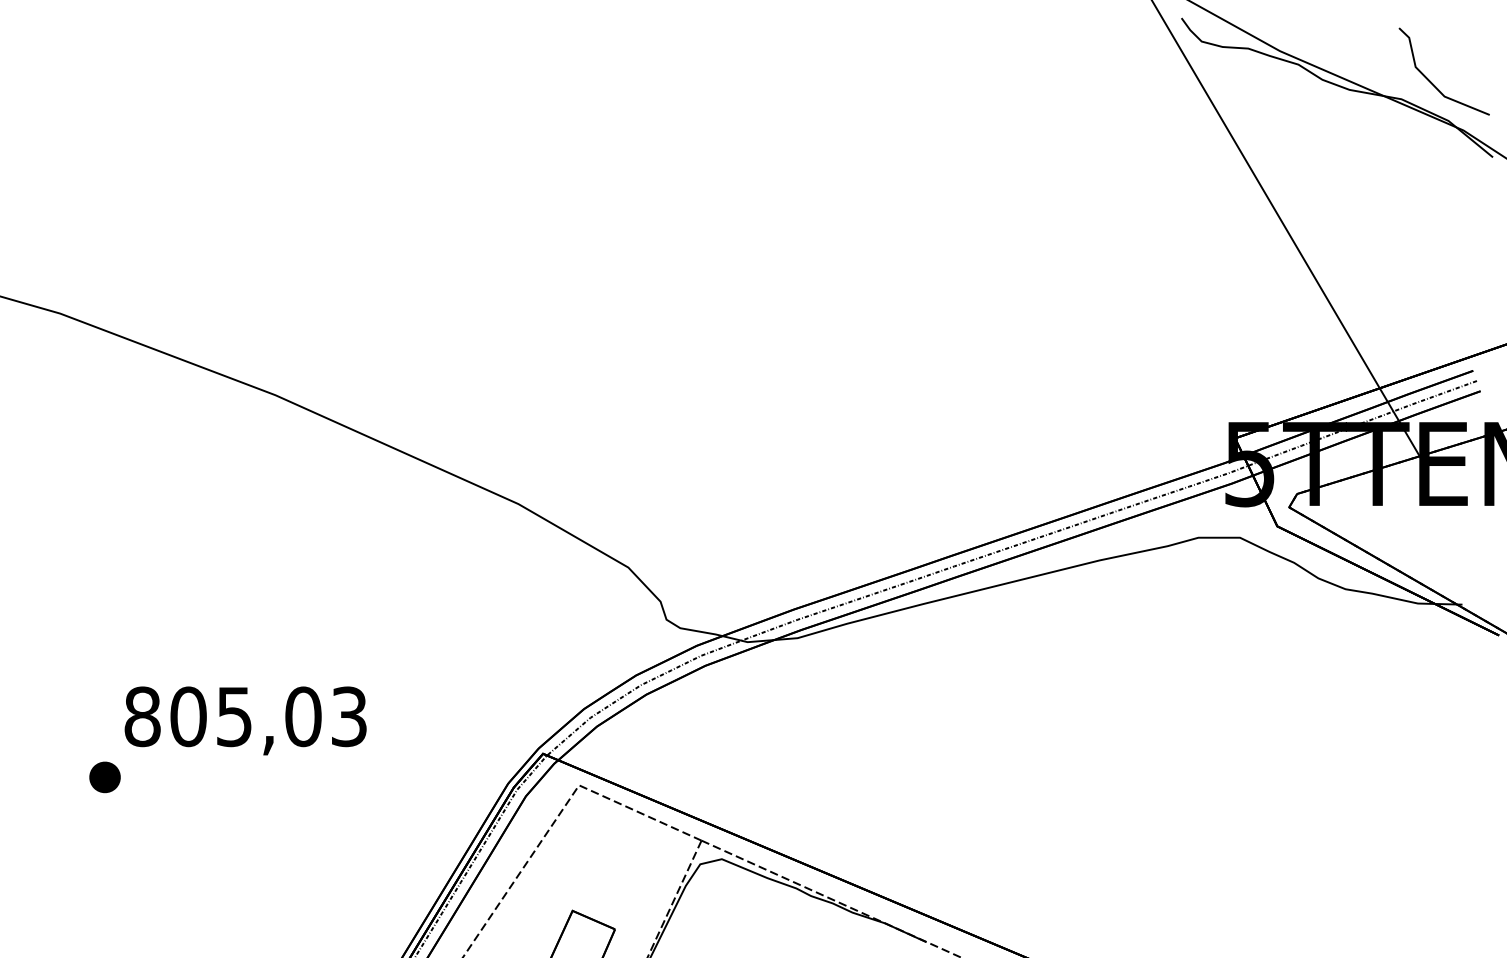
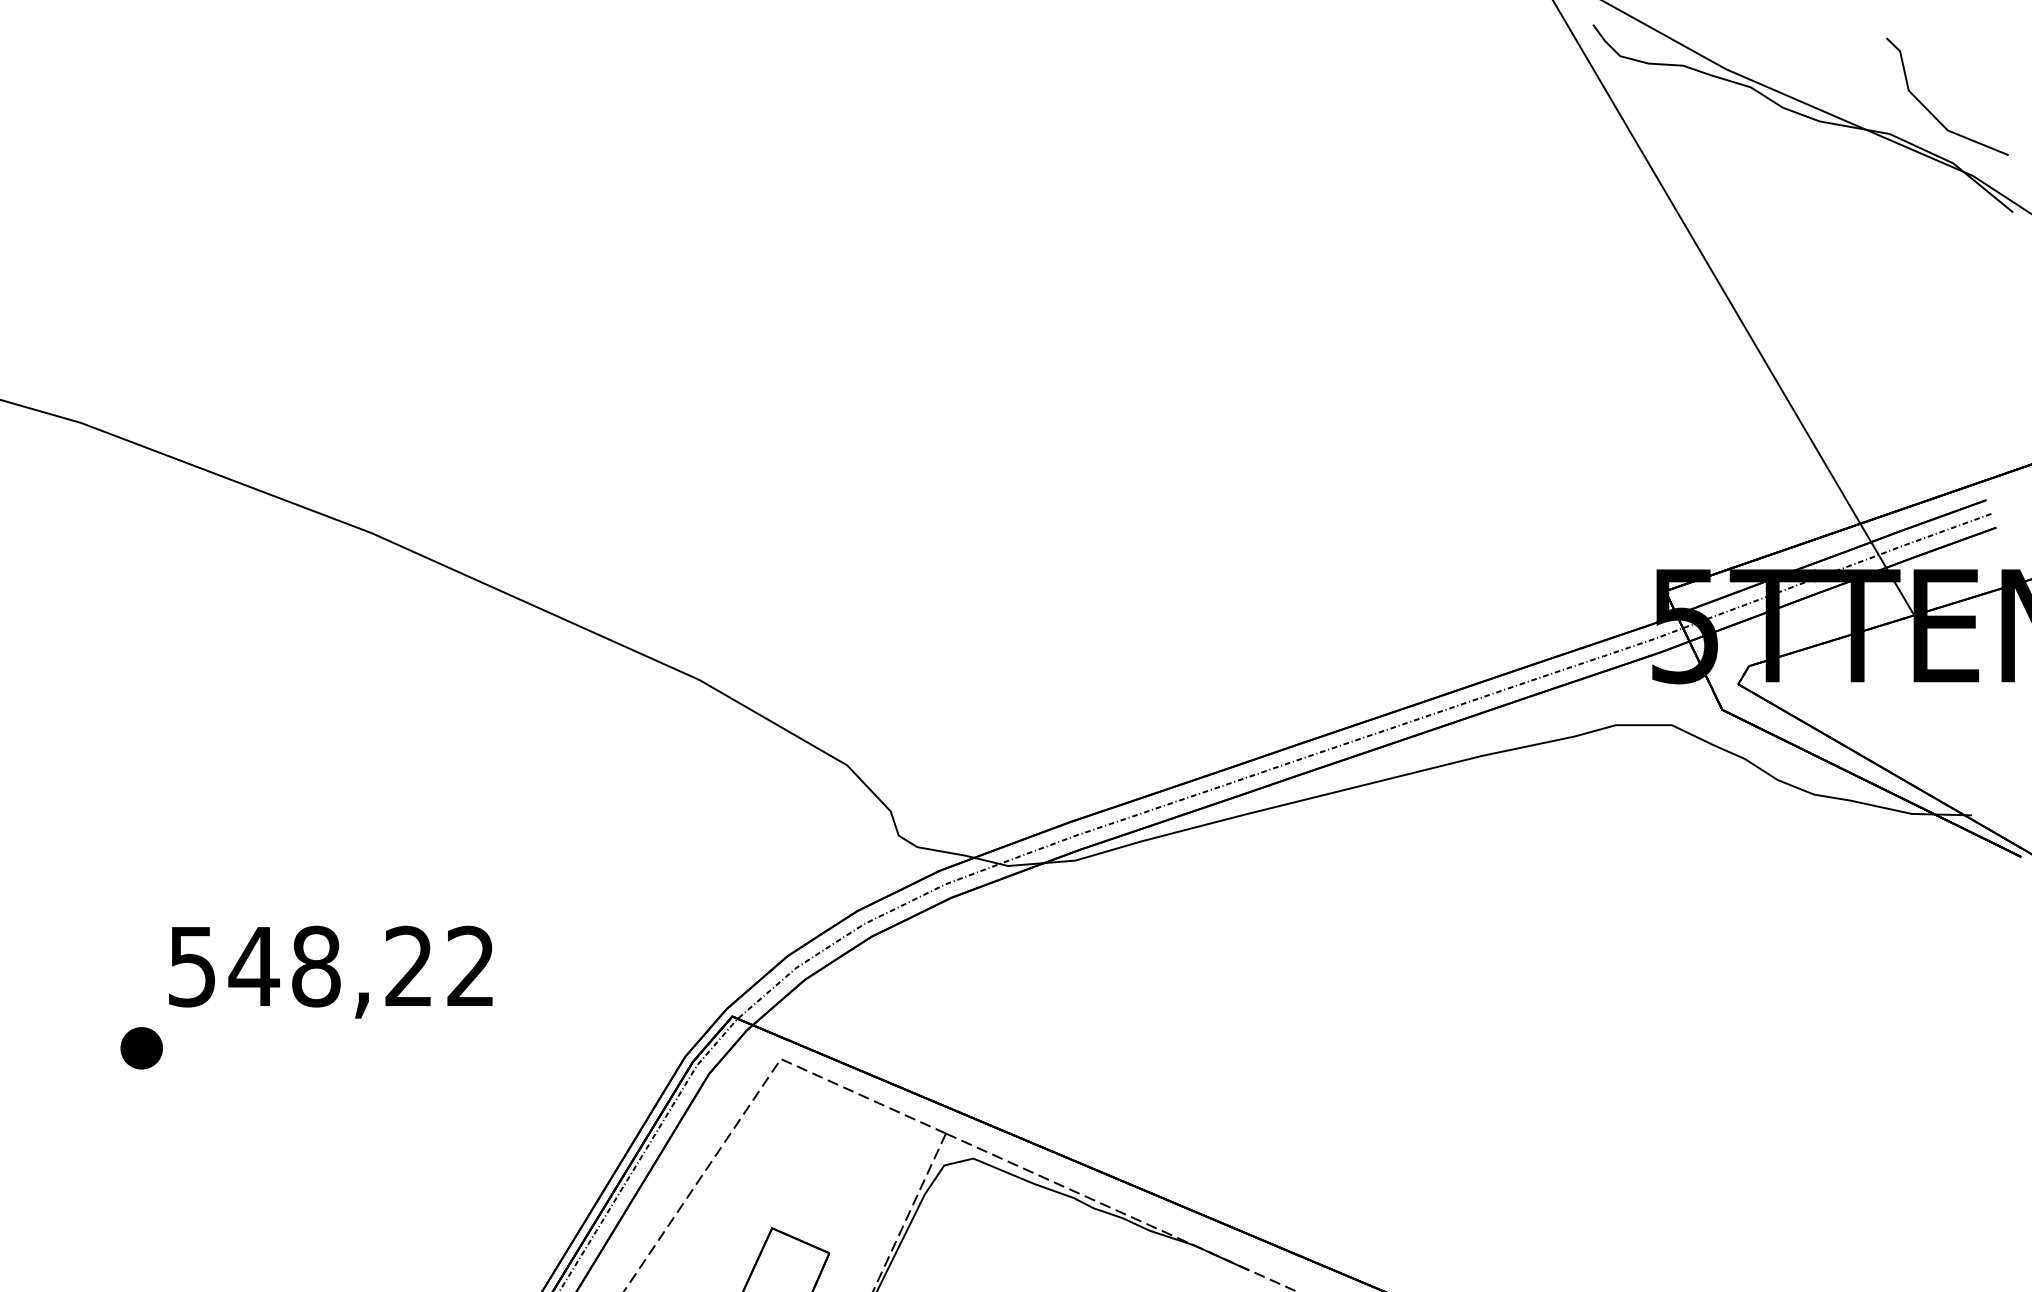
text: (245, 716) -> (331, 966), 805,03 -> 548,22

